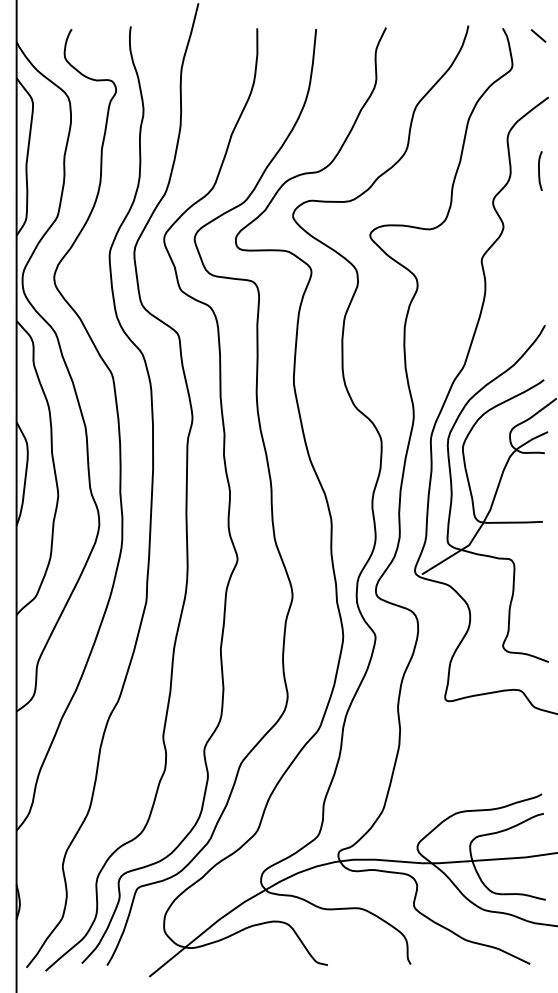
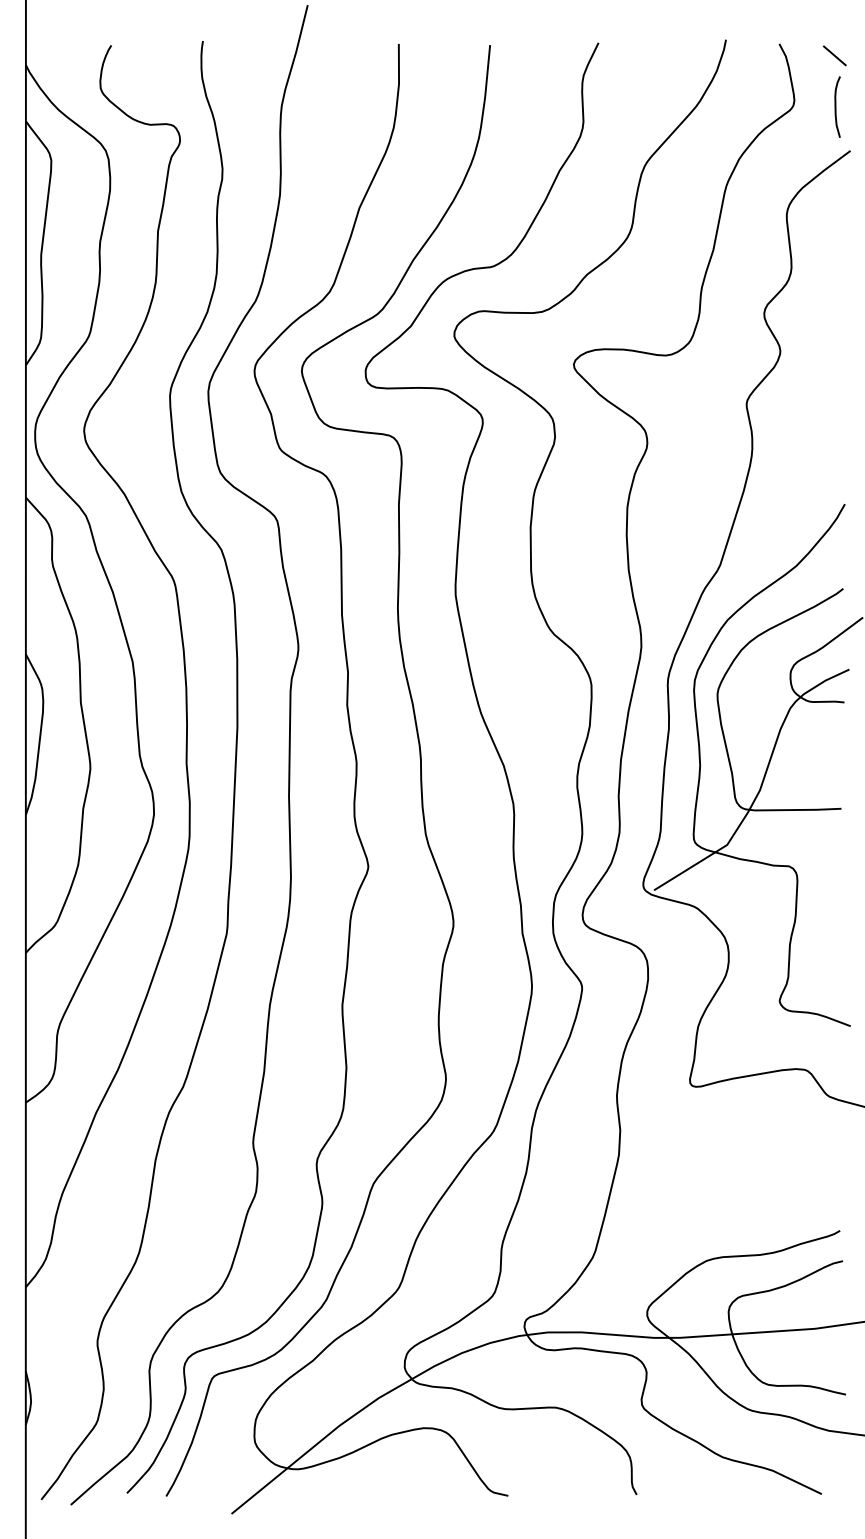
curve: (539, 170) -> (836, 106), moved

